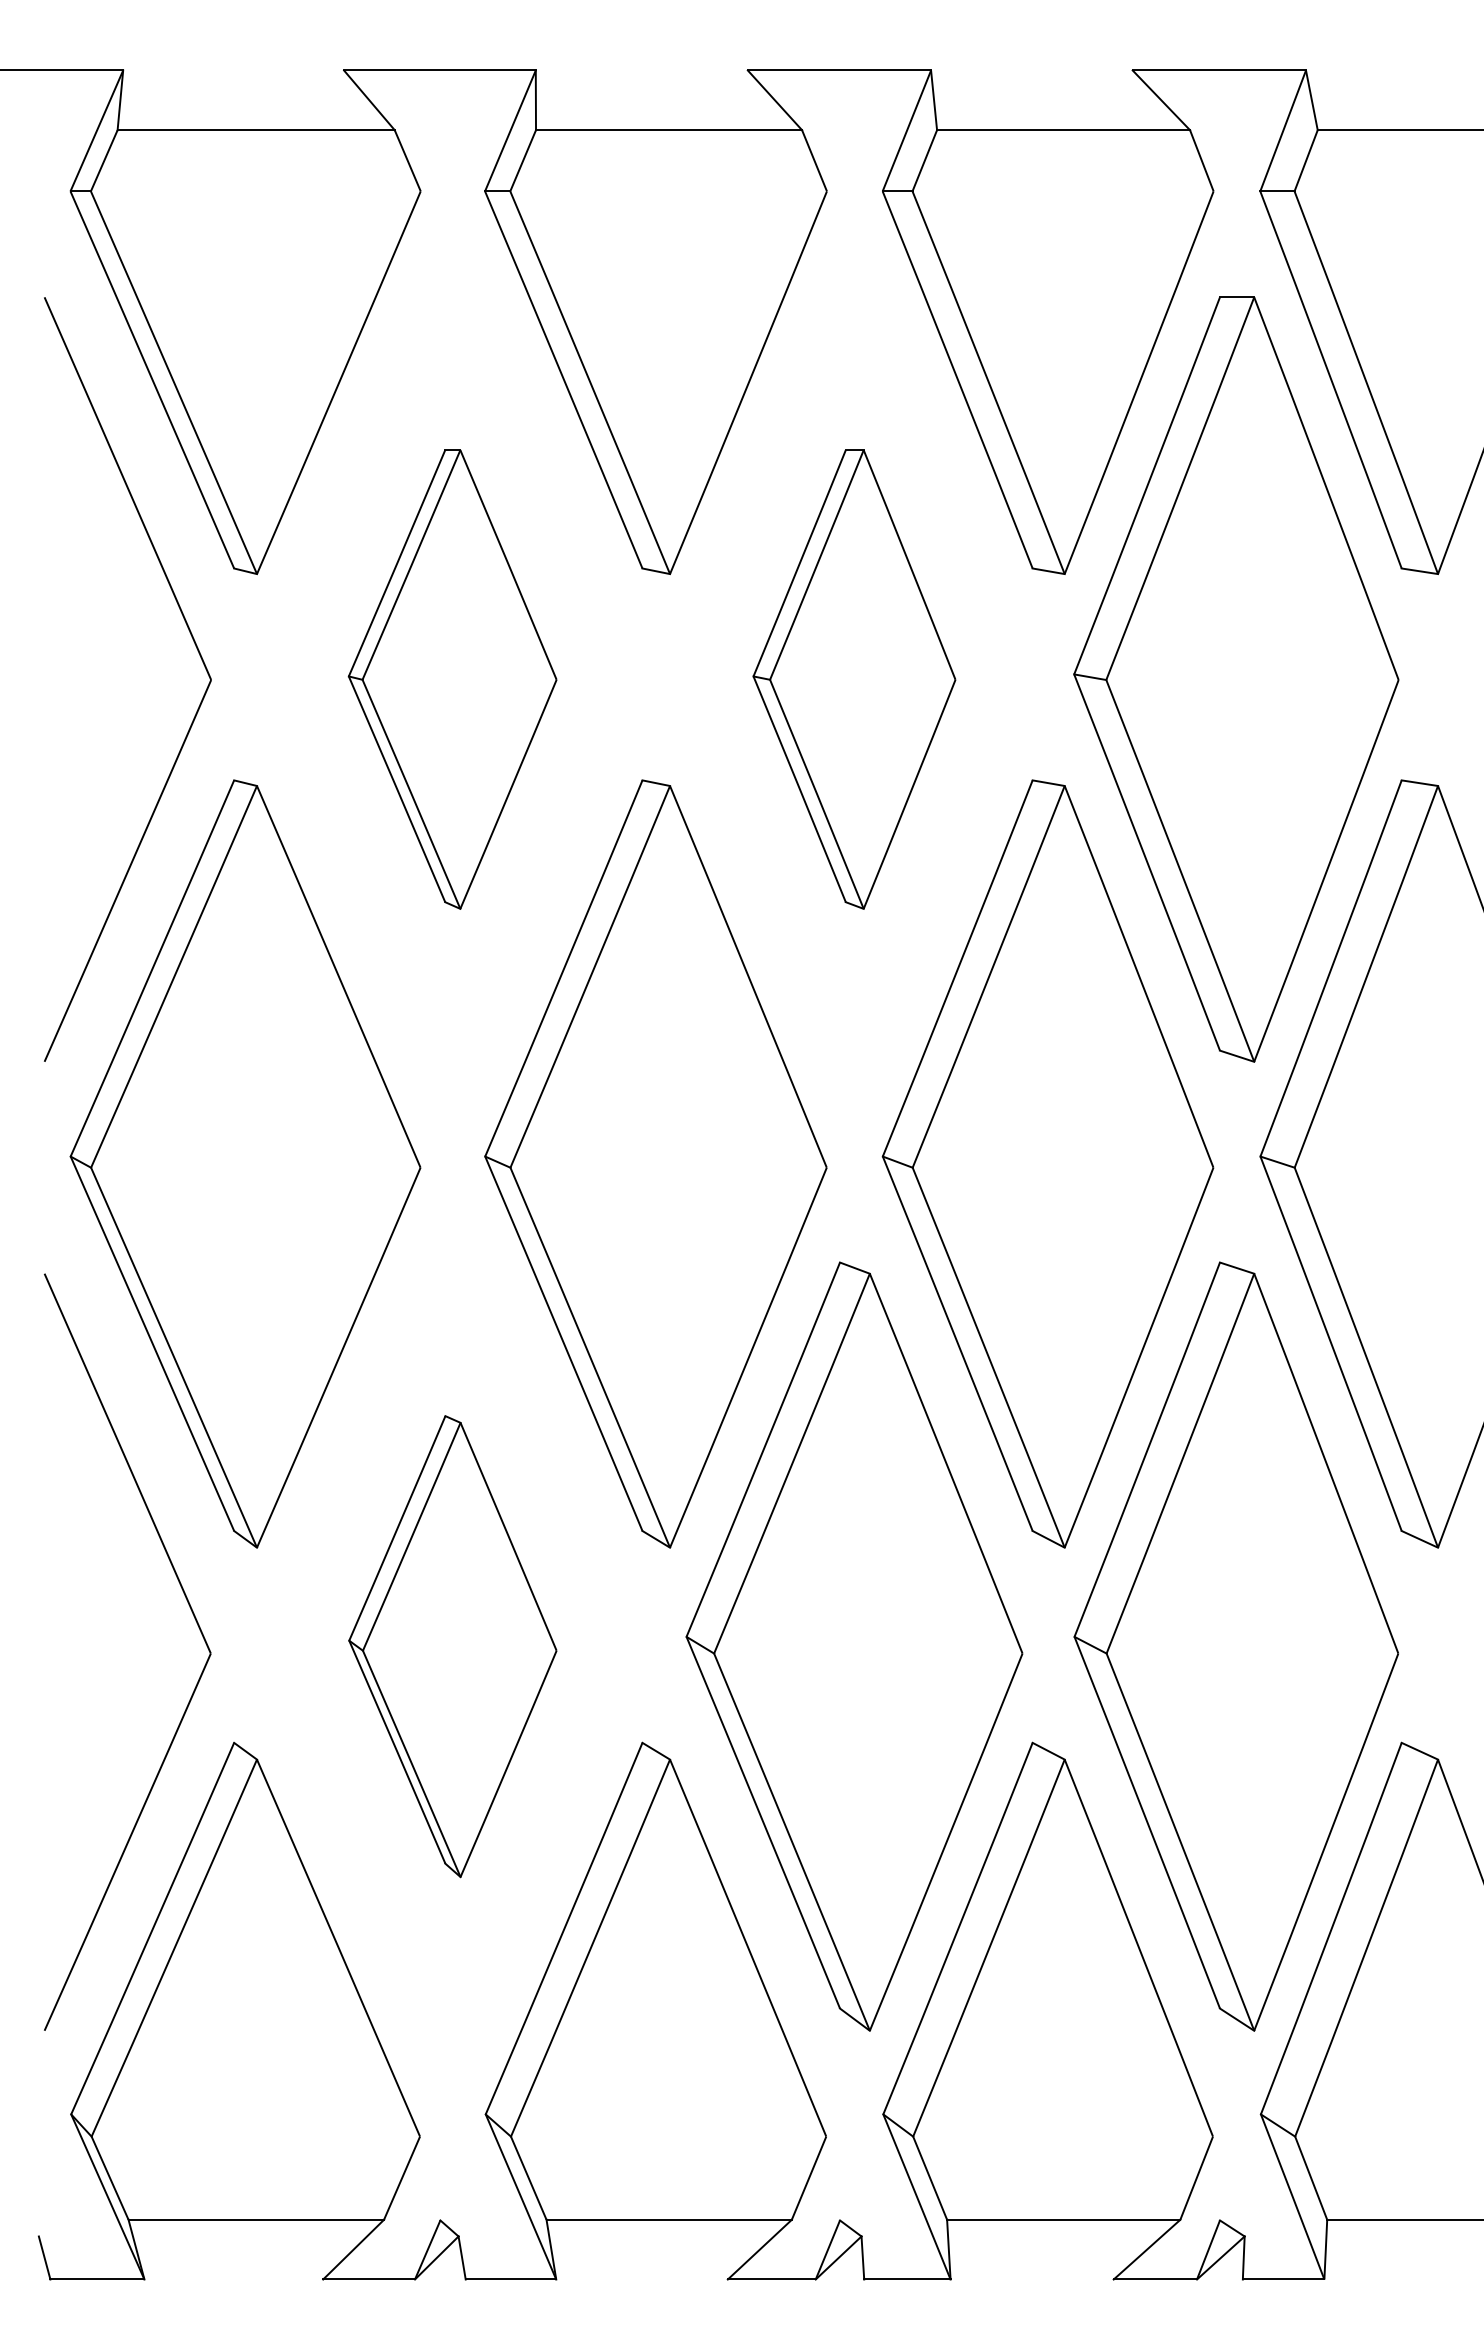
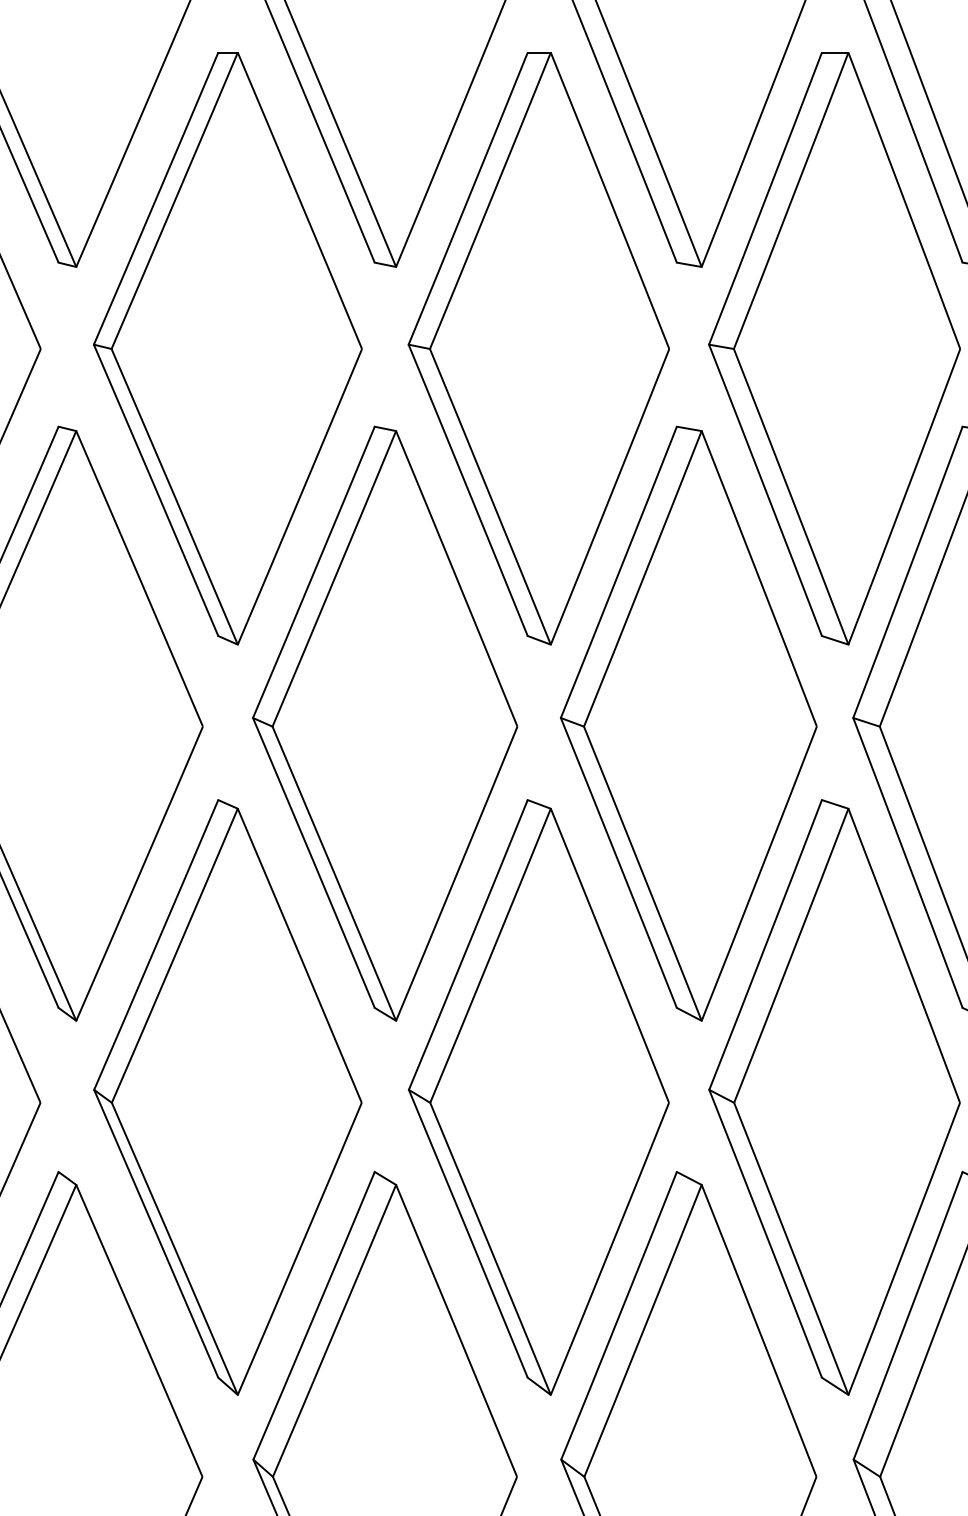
part: (452, 679) -> (227, 348), size x1.67
part: (854, 679) -> (538, 348), size x1.67
part: (452, 1646) -> (227, 1097), size x1.67

